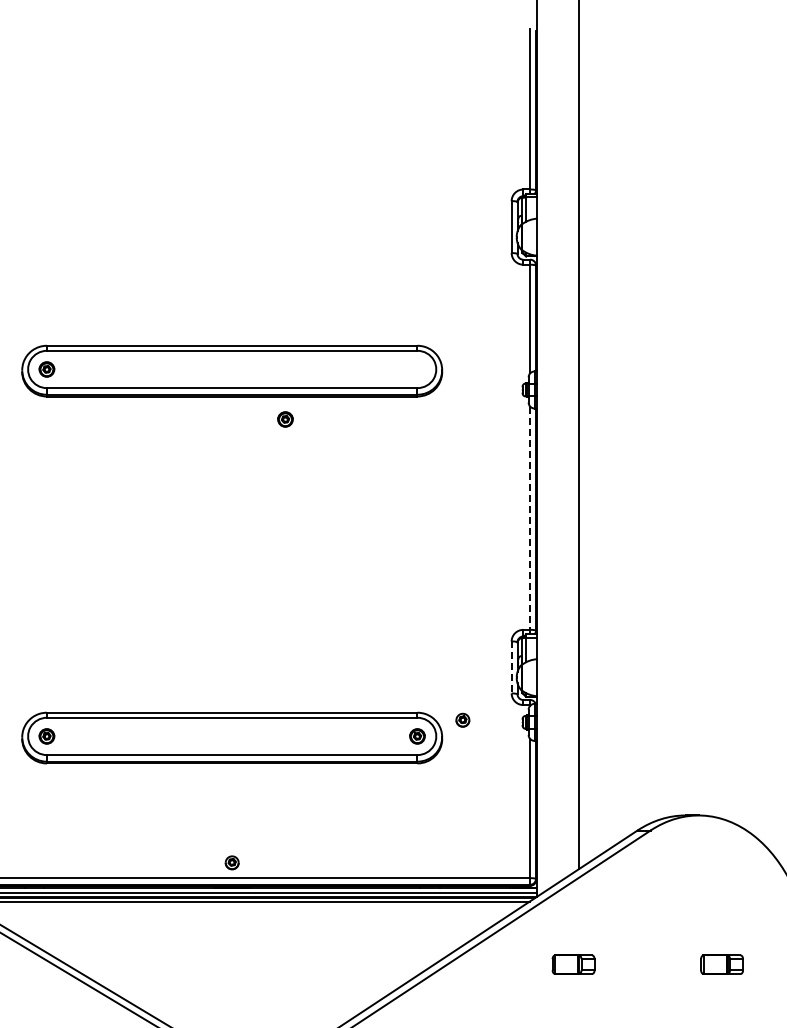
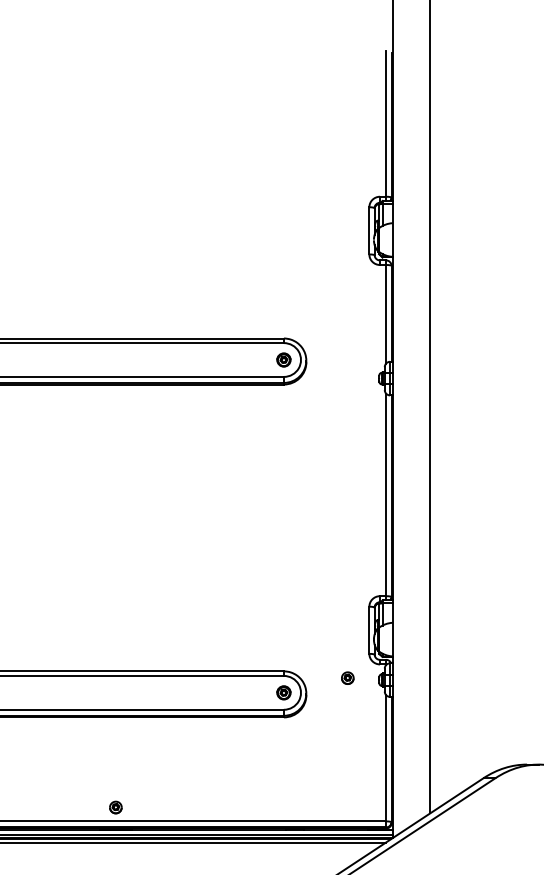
part: (285, 419) -> (283, 360), moved
line: (530, 518) -> (386, 495), dashed -> solid
line: (511, 667) -> (369, 630), dashed -> solid
part: (462, 719) -> (347, 677), moved

